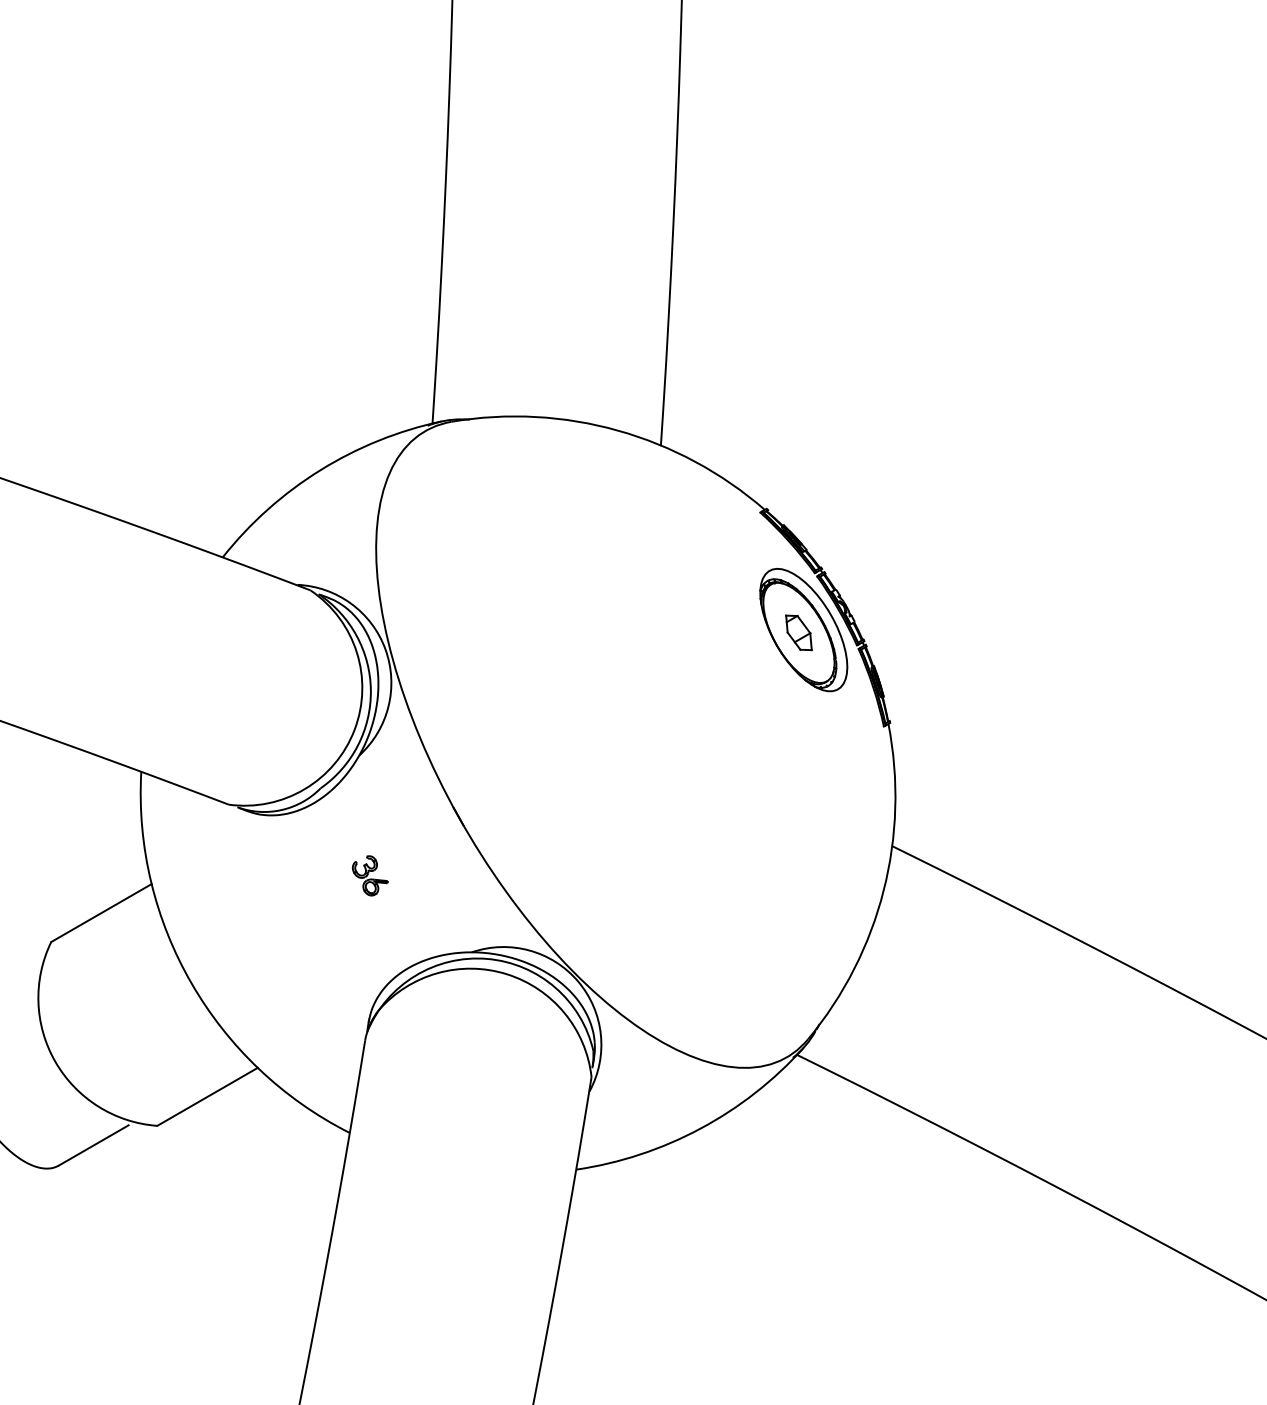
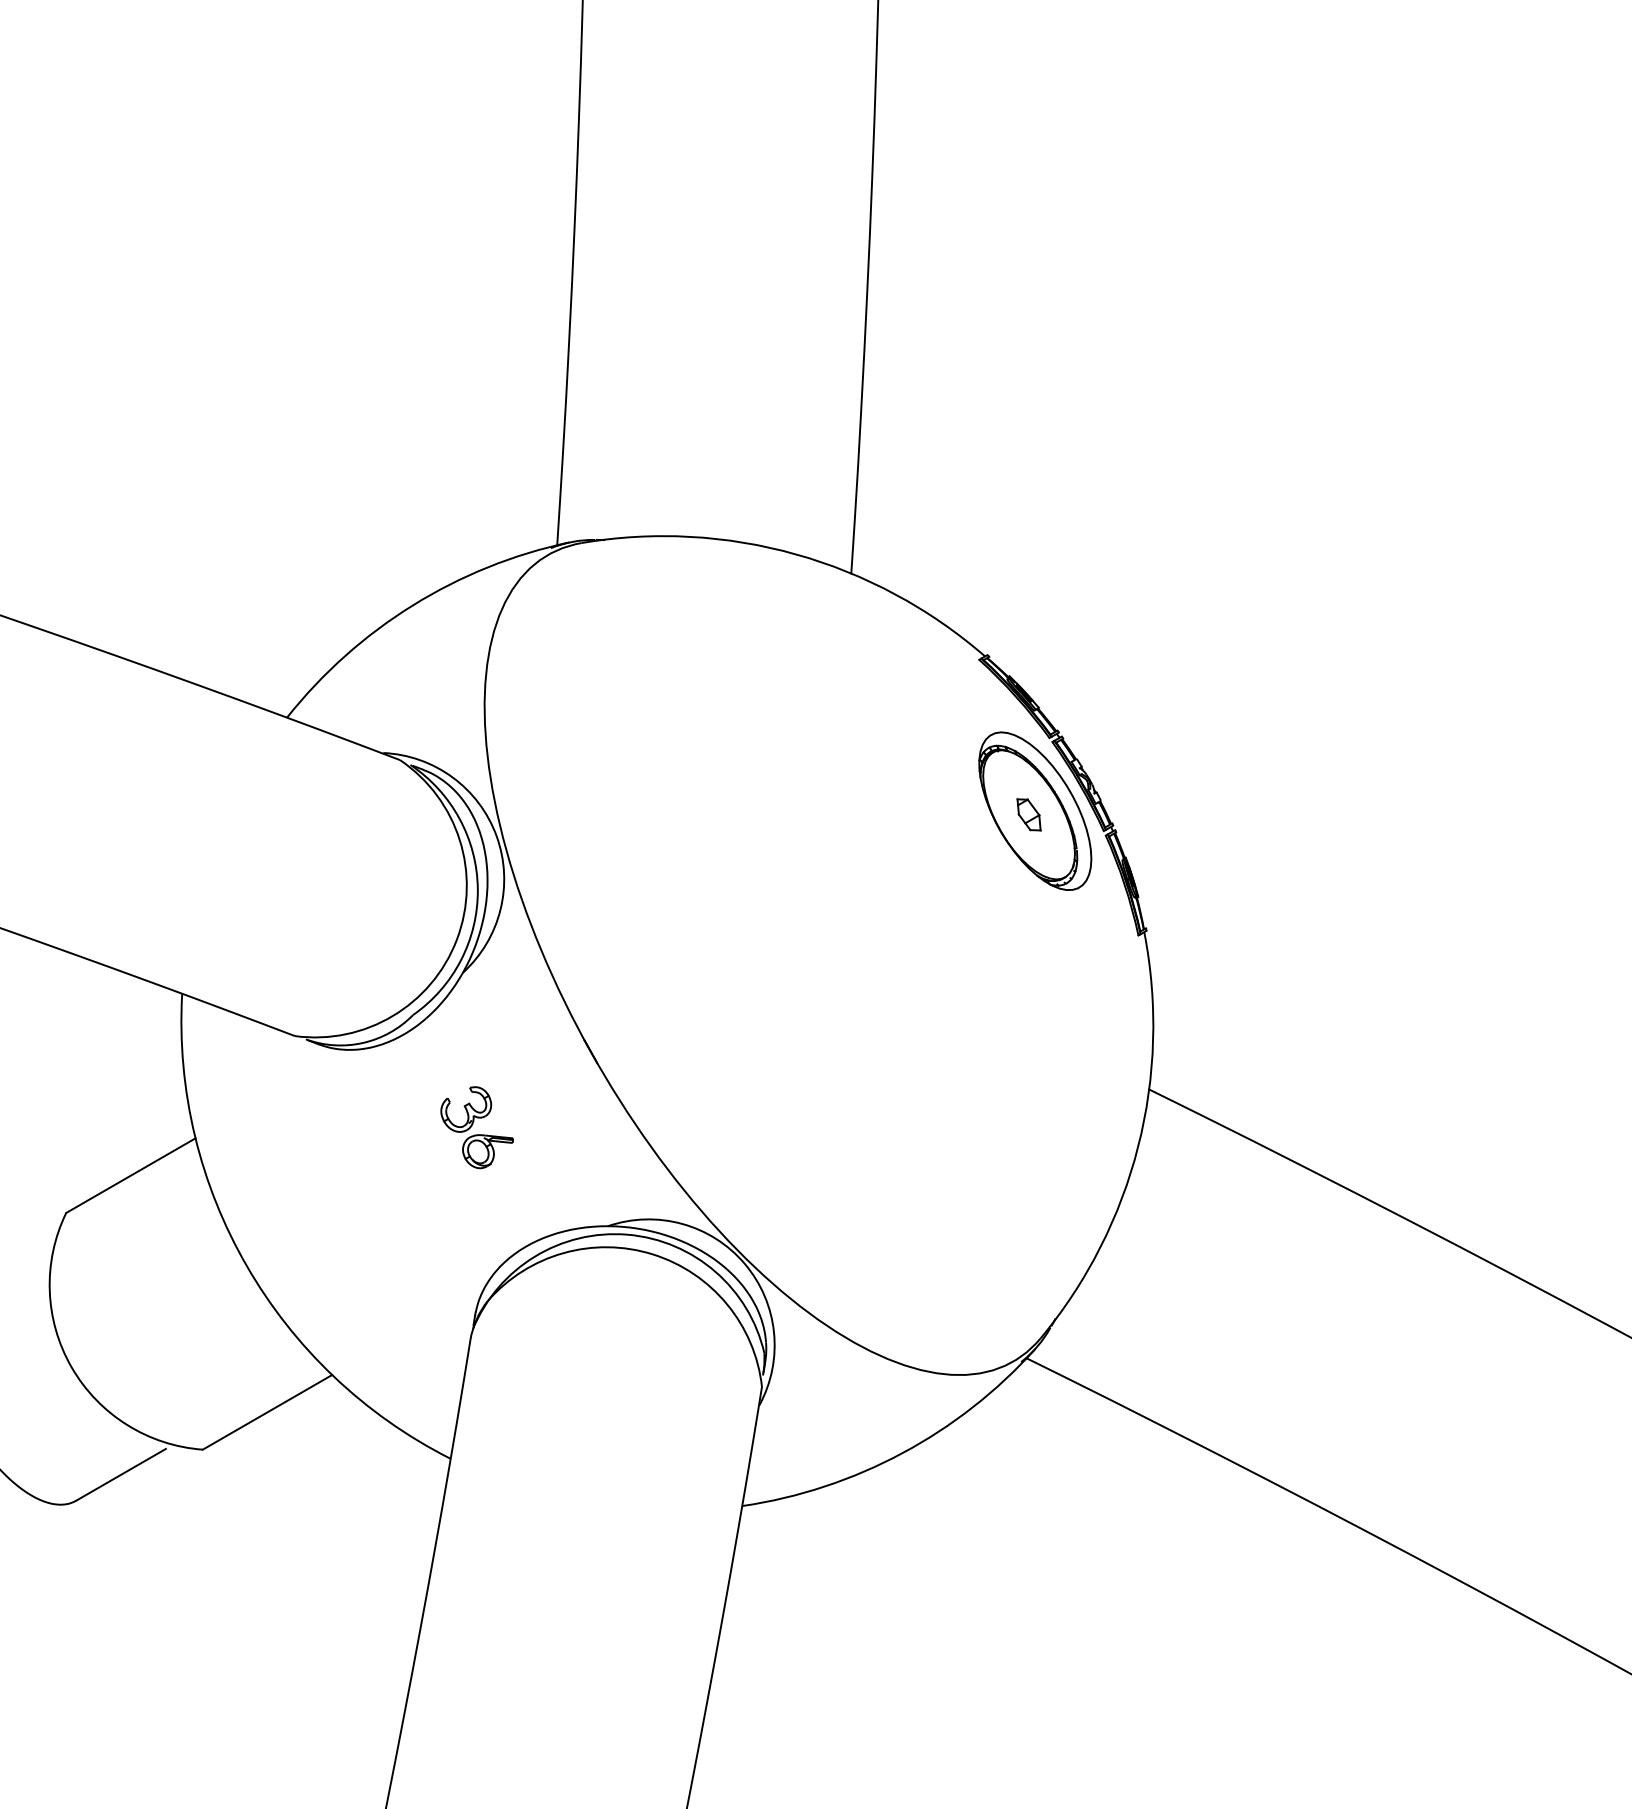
part: (798, 632) -> (1028, 814), size x0.7
part: (369, 875) -> (476, 1127), size x1.6

